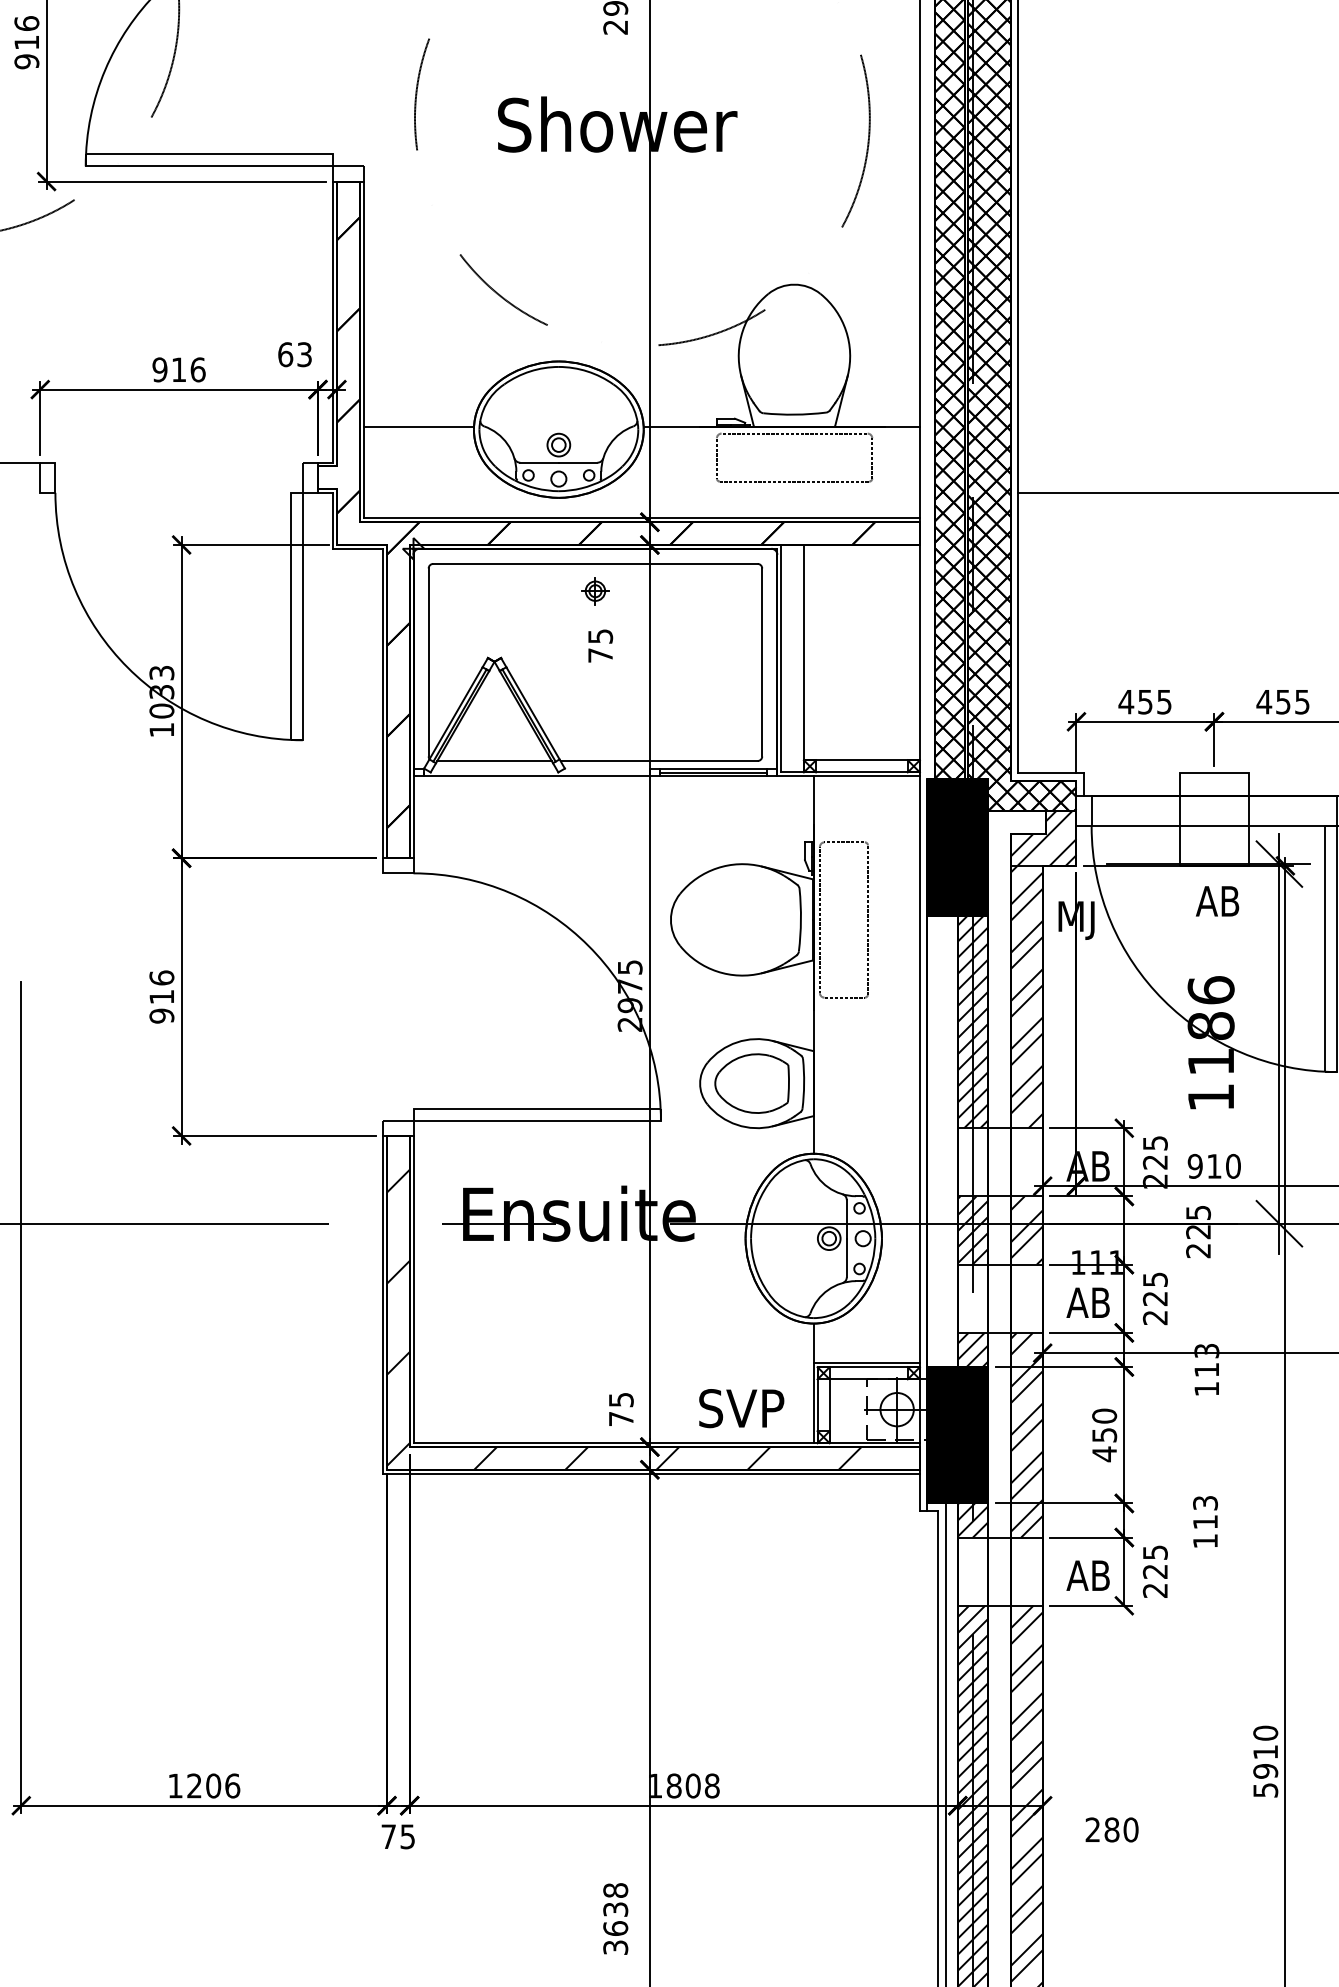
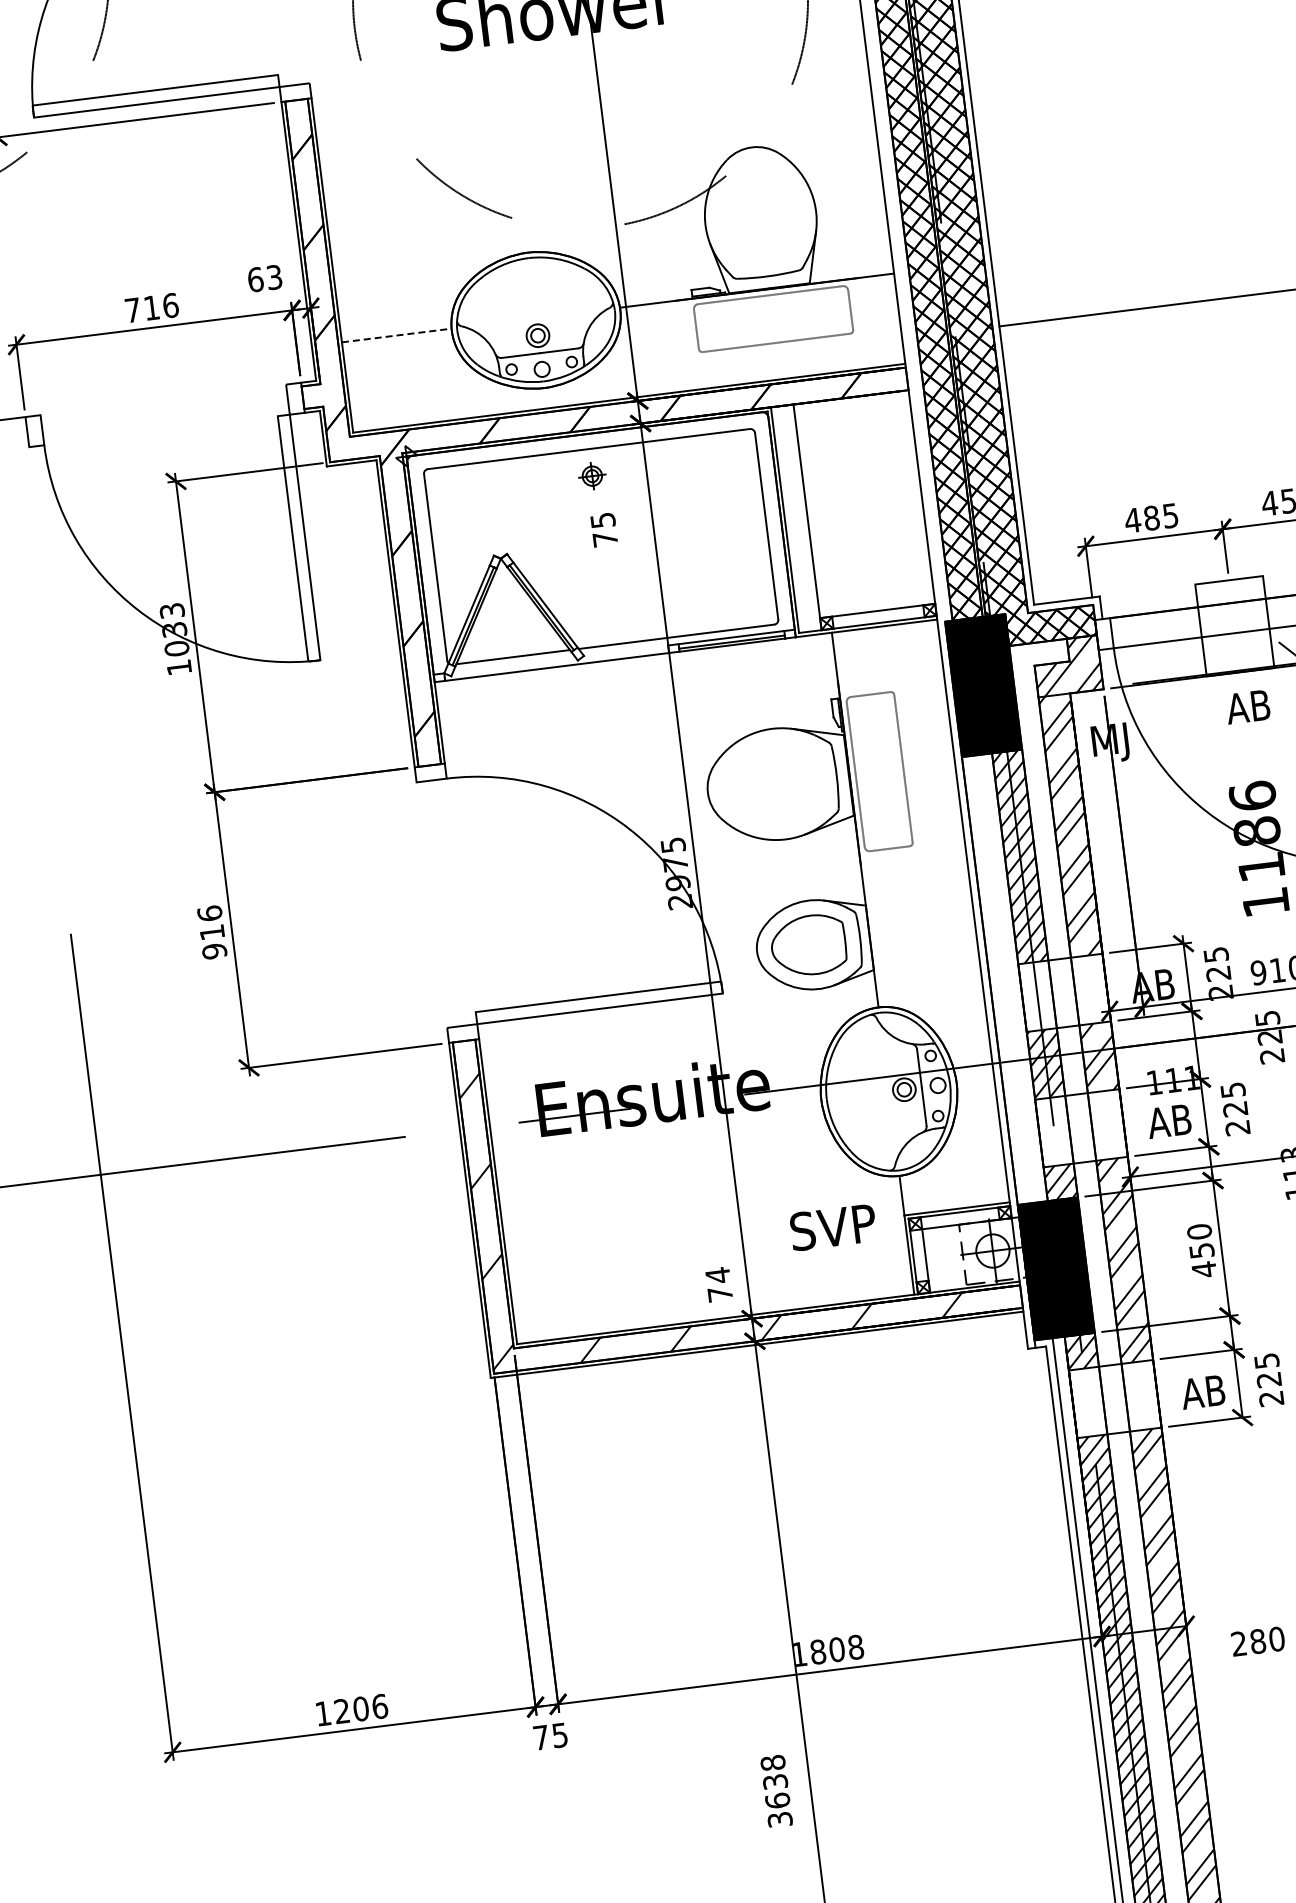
text: (159, 369) -> (132, 310), 916 -> 716
line: (419, 427) -> (397, 335), solid -> dashed
text: (1145, 701) -> (1151, 517), 455 -> 485
text: (621, 1399) -> (718, 1275), 75 -> 74
text: (741, 1408) -> (833, 1227), moved

